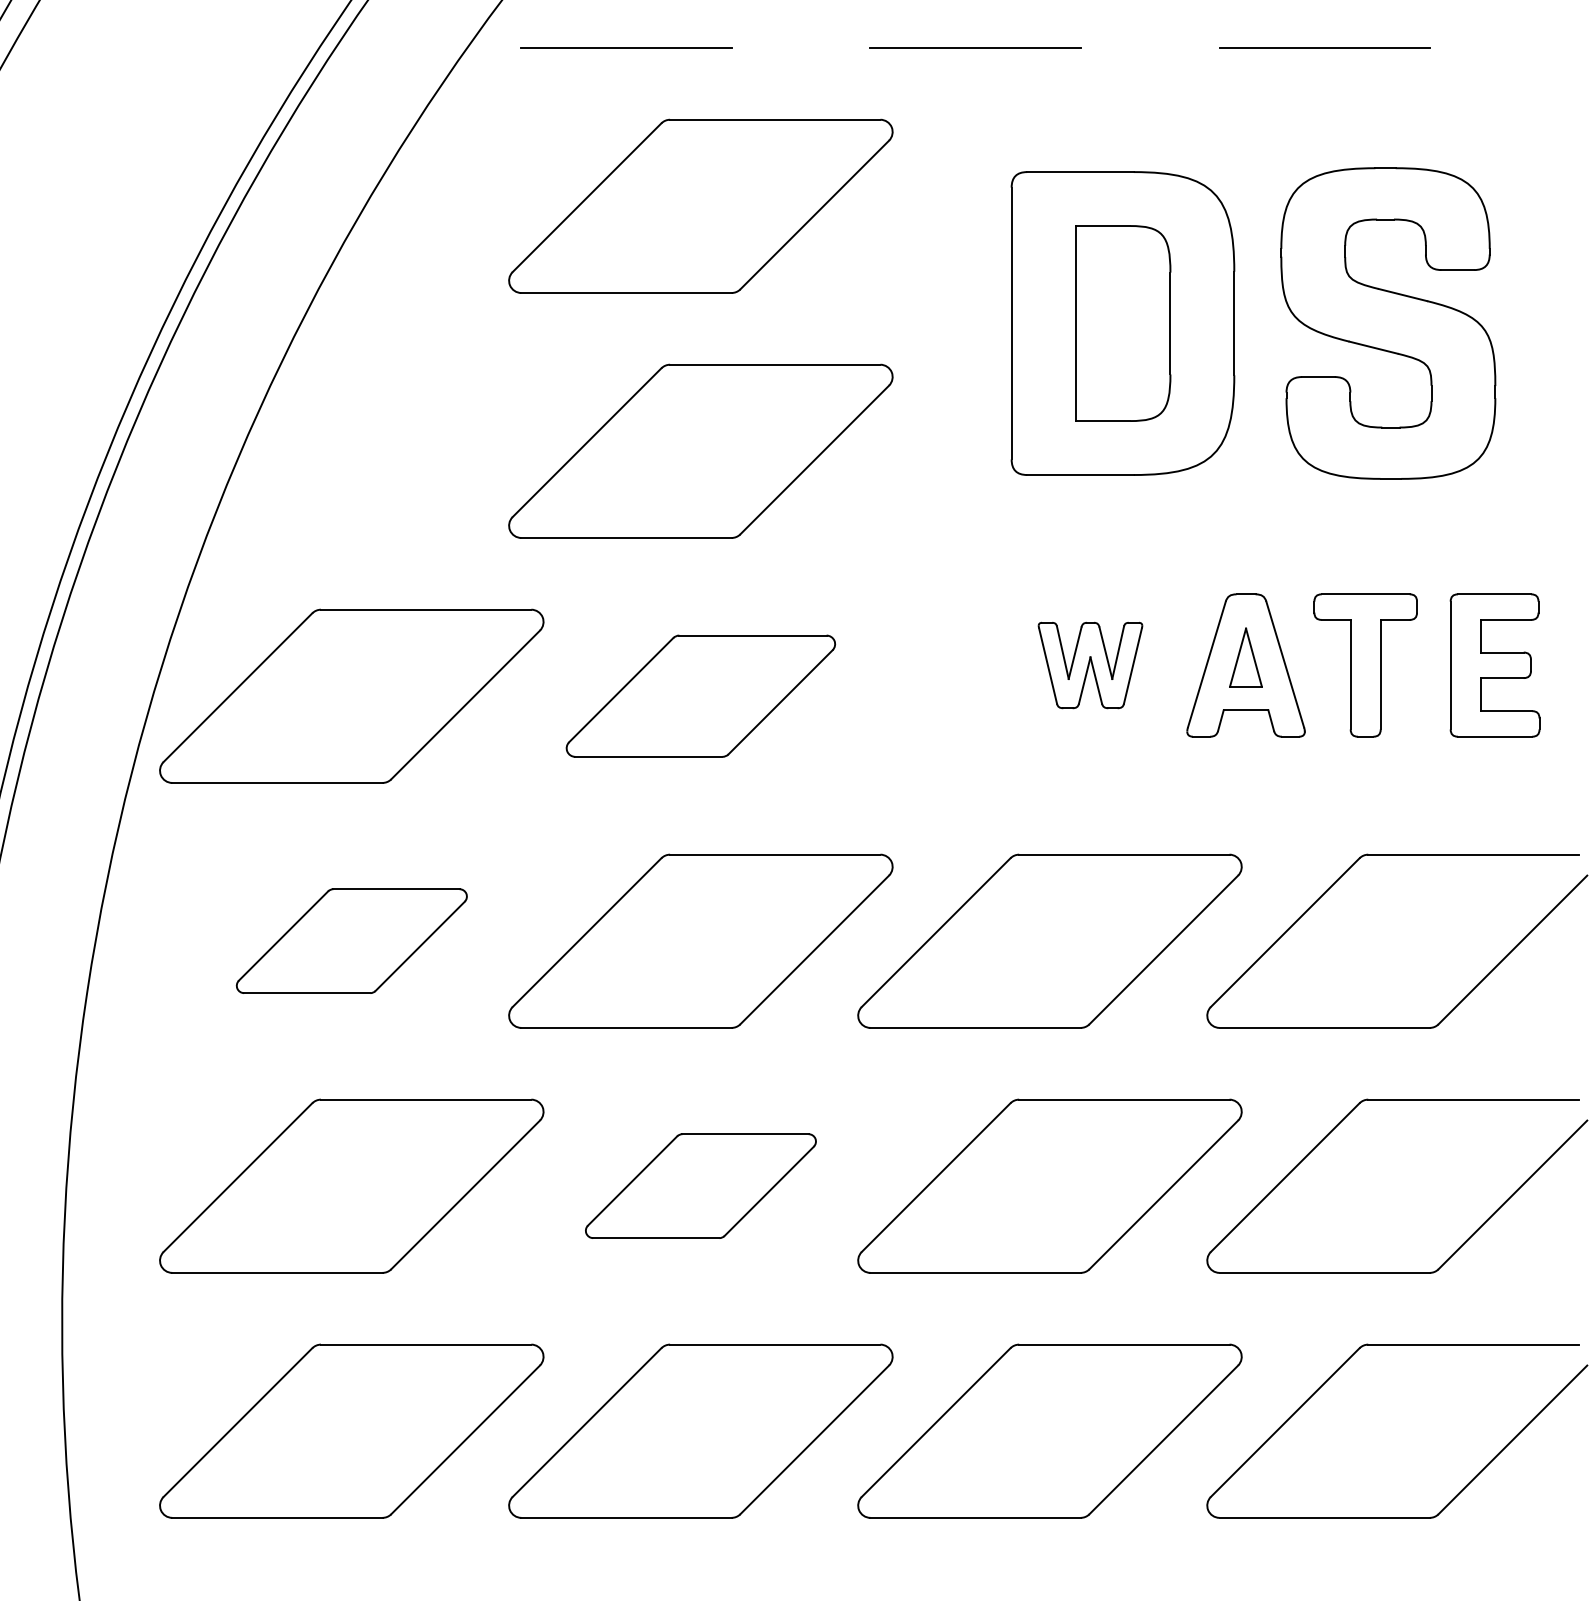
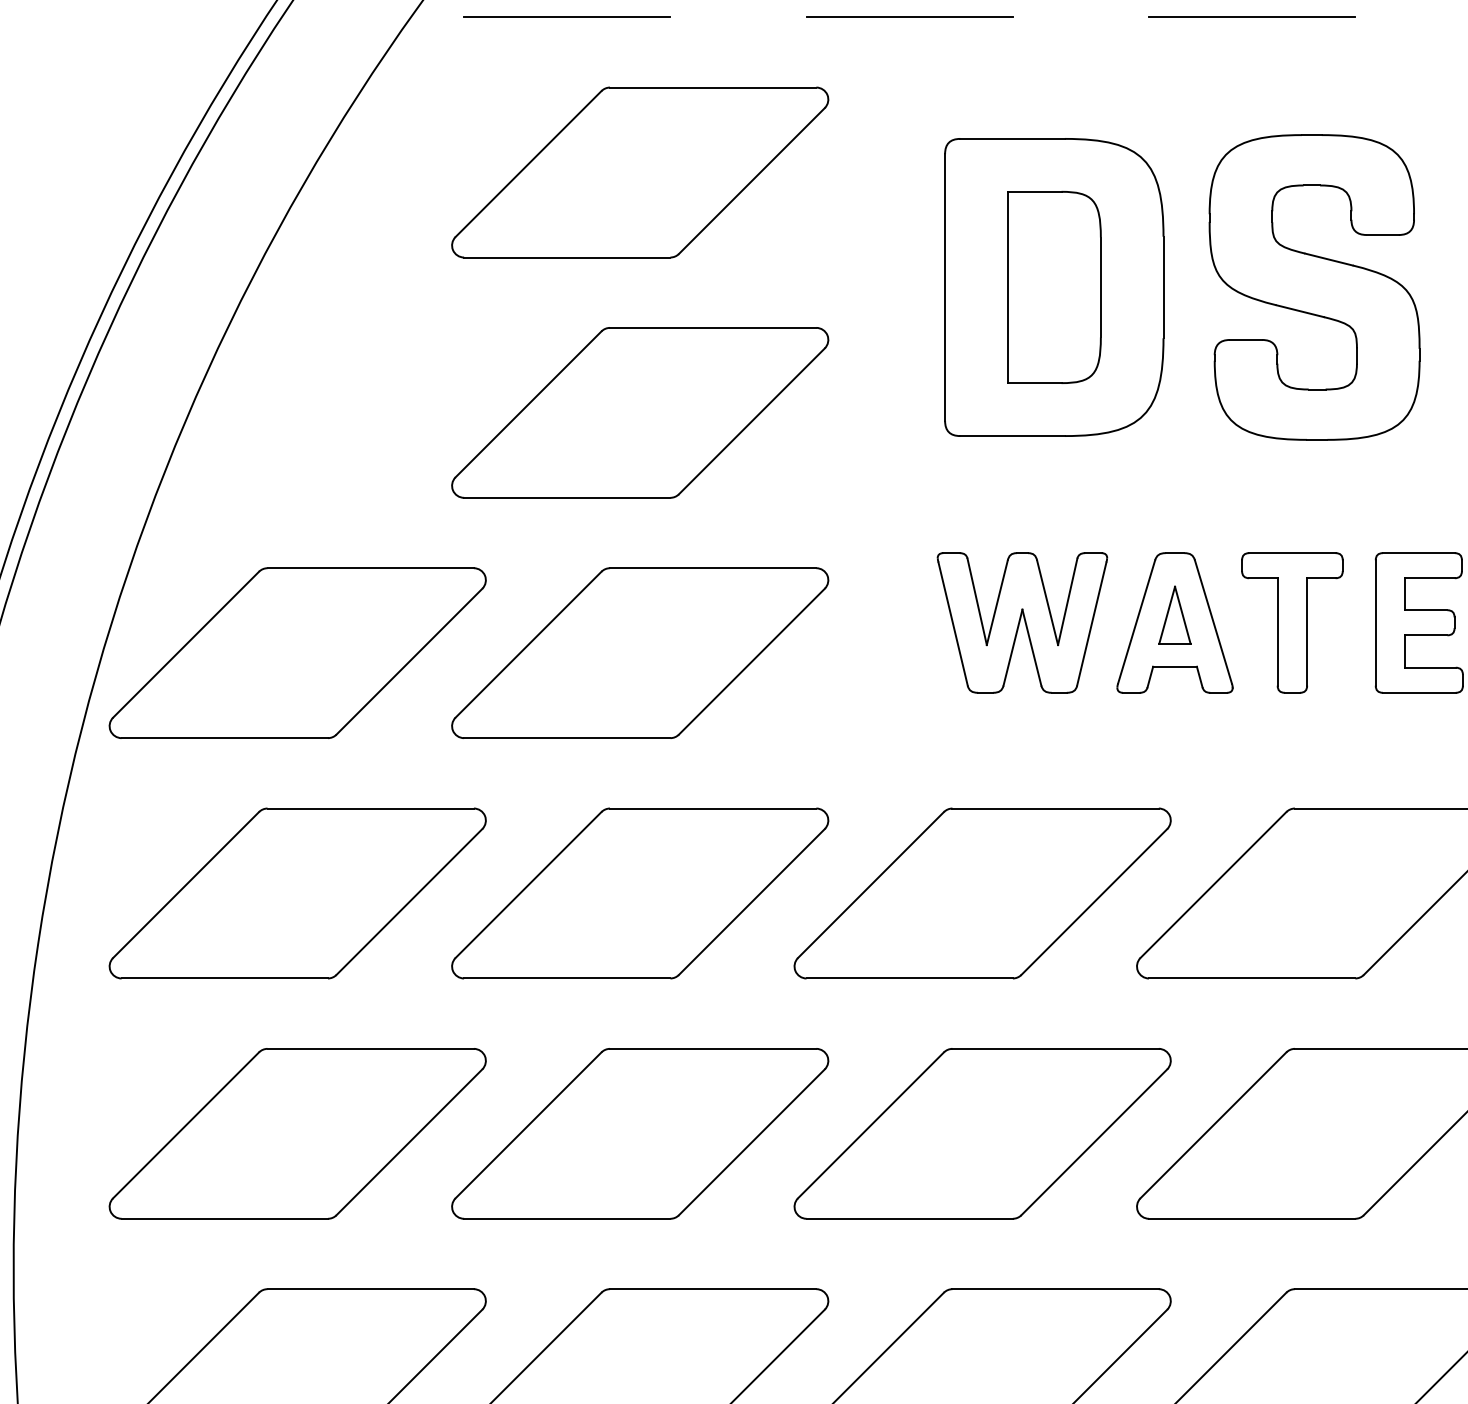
part: (1090, 665) -> (1022, 622), size x1.67
part: (700, 695) -> (639, 652), size x1.43
part: (351, 940) -> (297, 892), size x1.67
part: (700, 1185) -> (639, 1133), size x1.67

